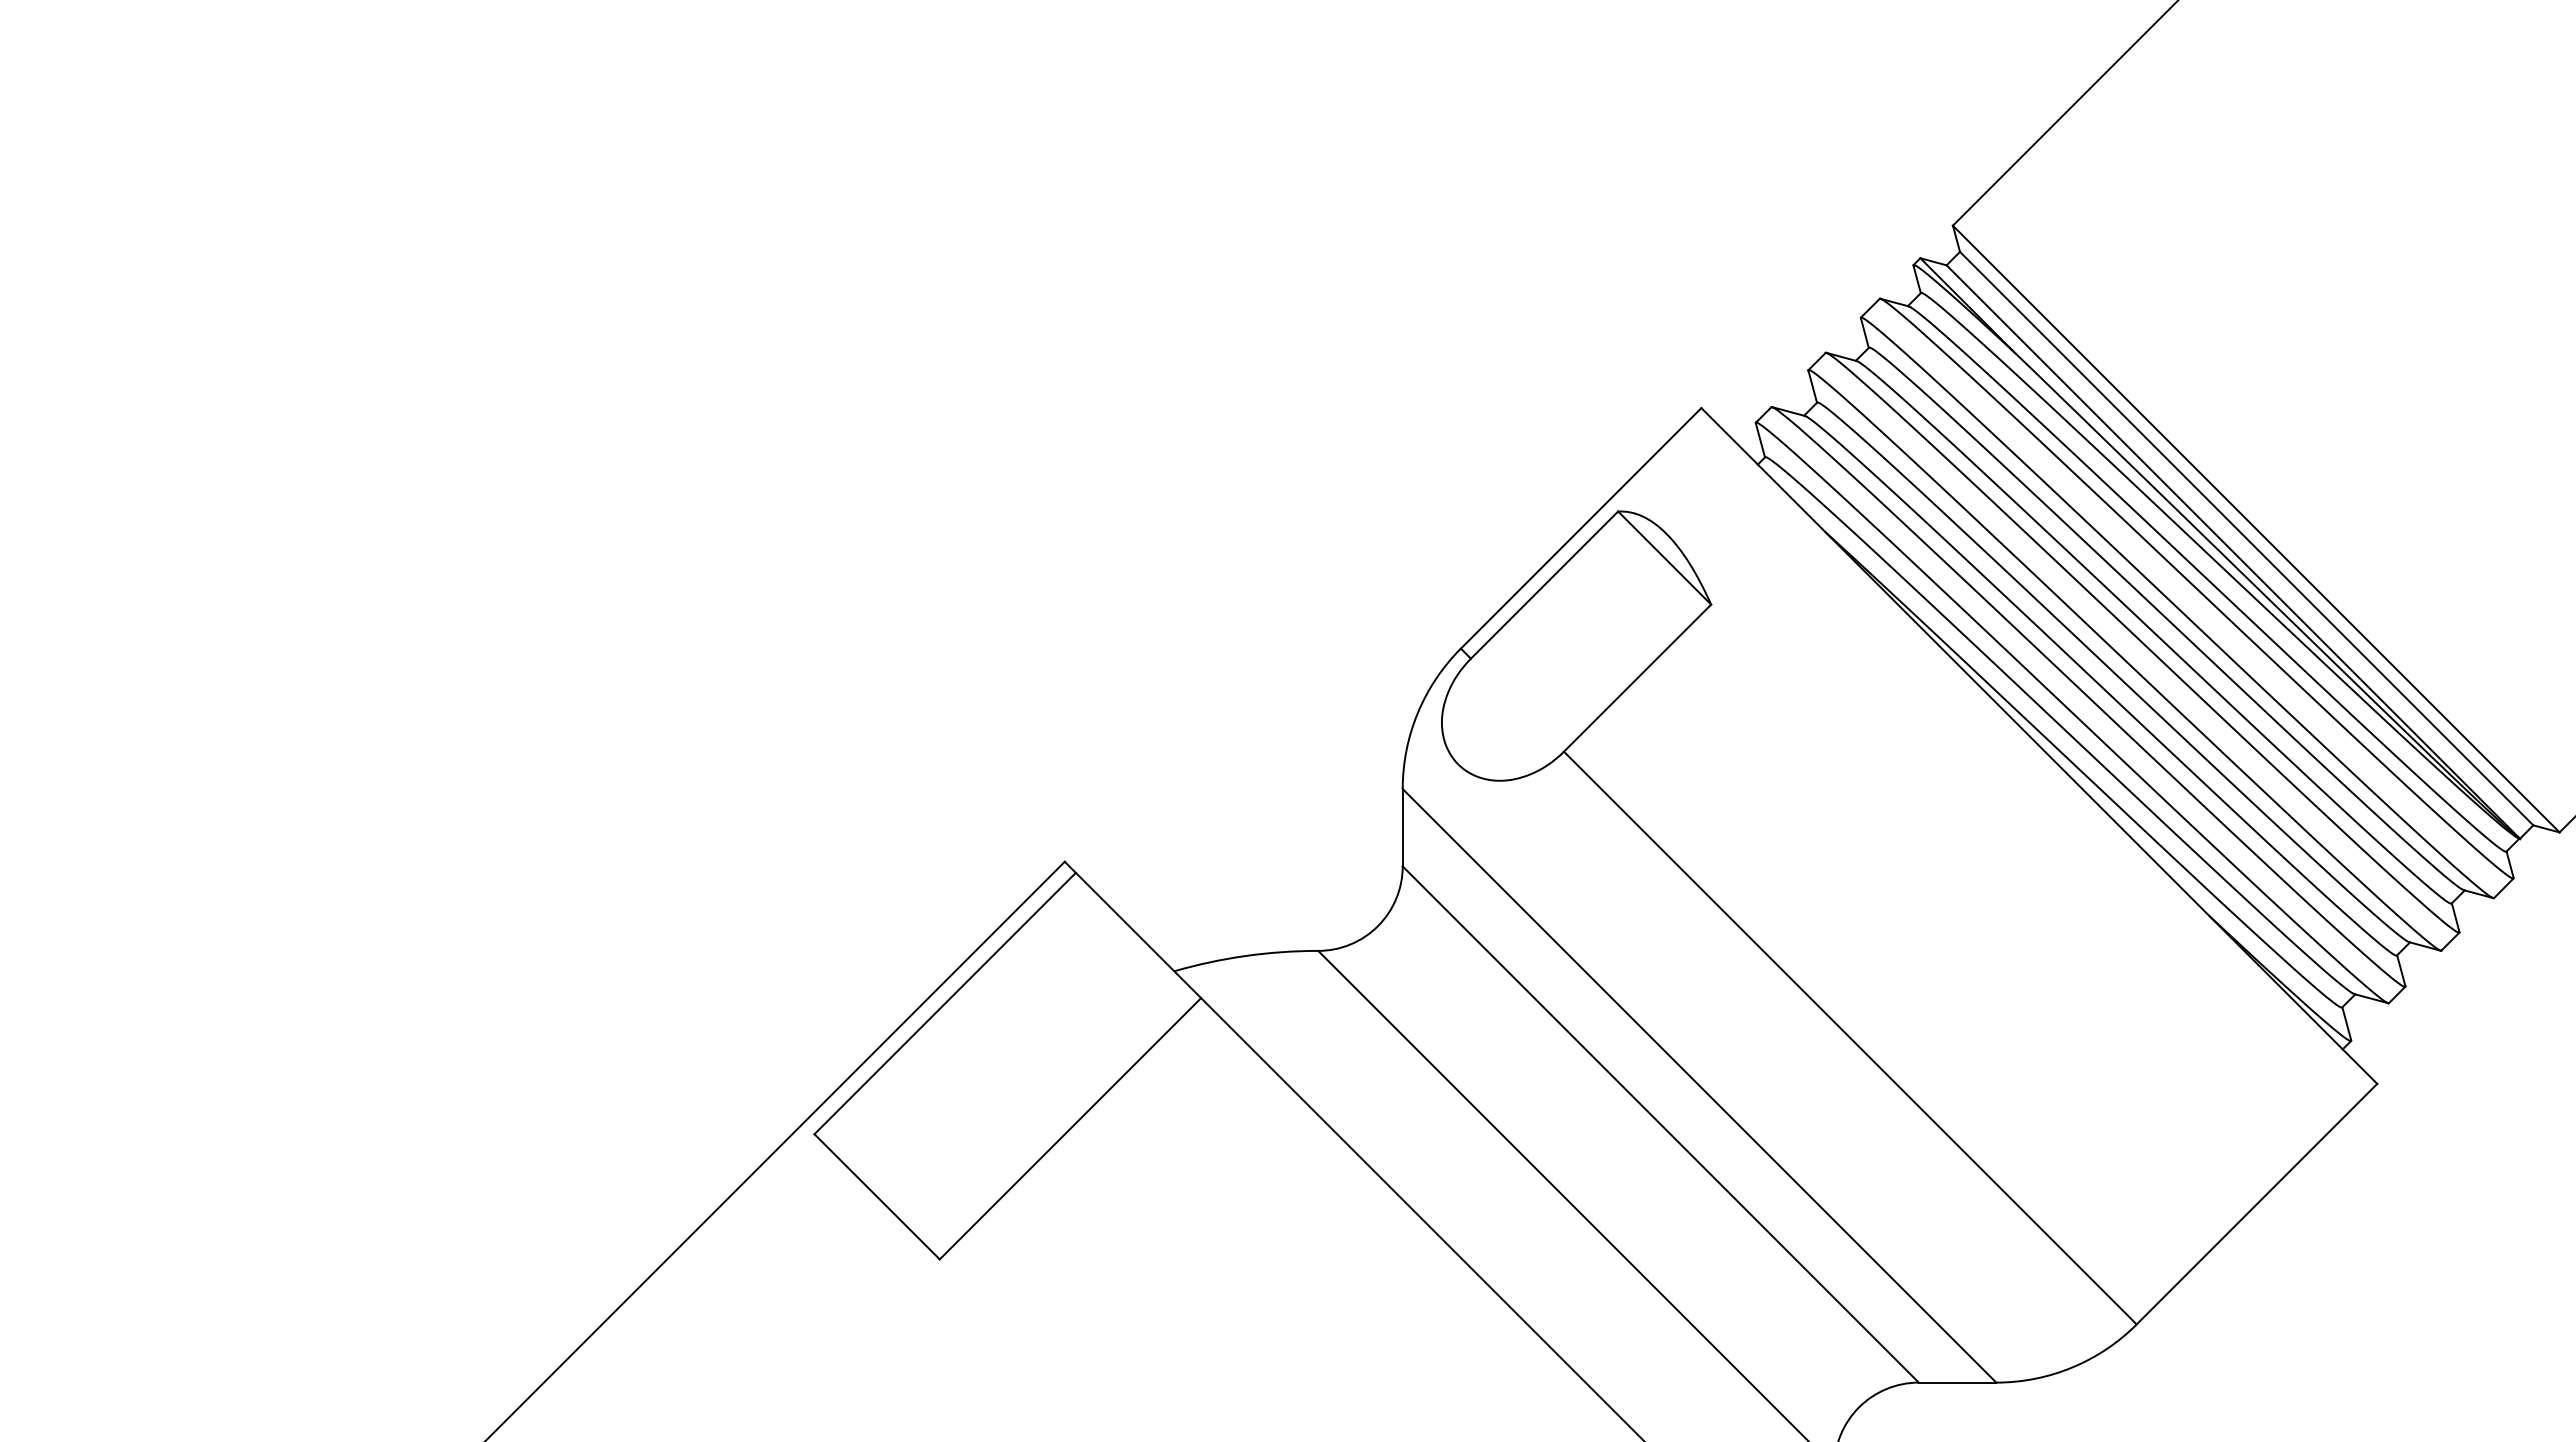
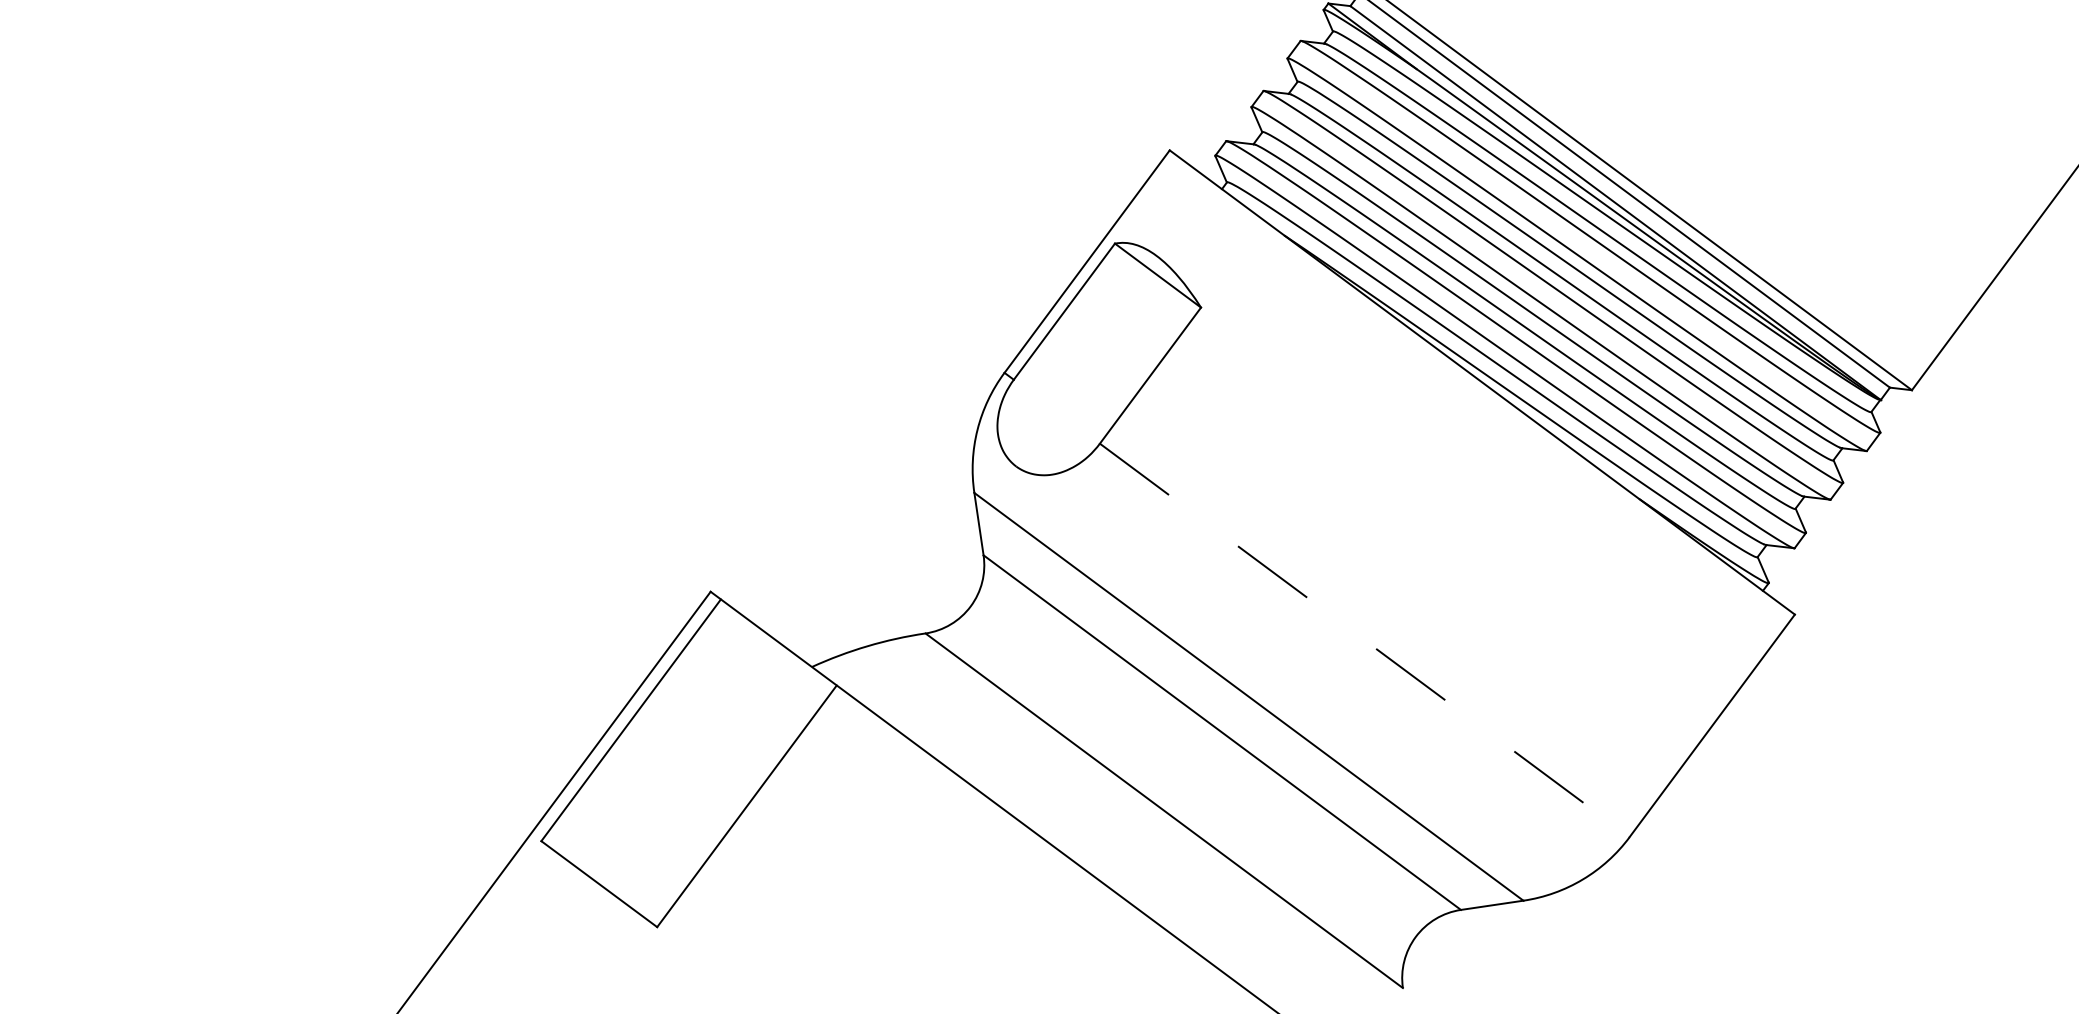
line: (1850, 1038) -> (1364, 640), solid -> dashed

